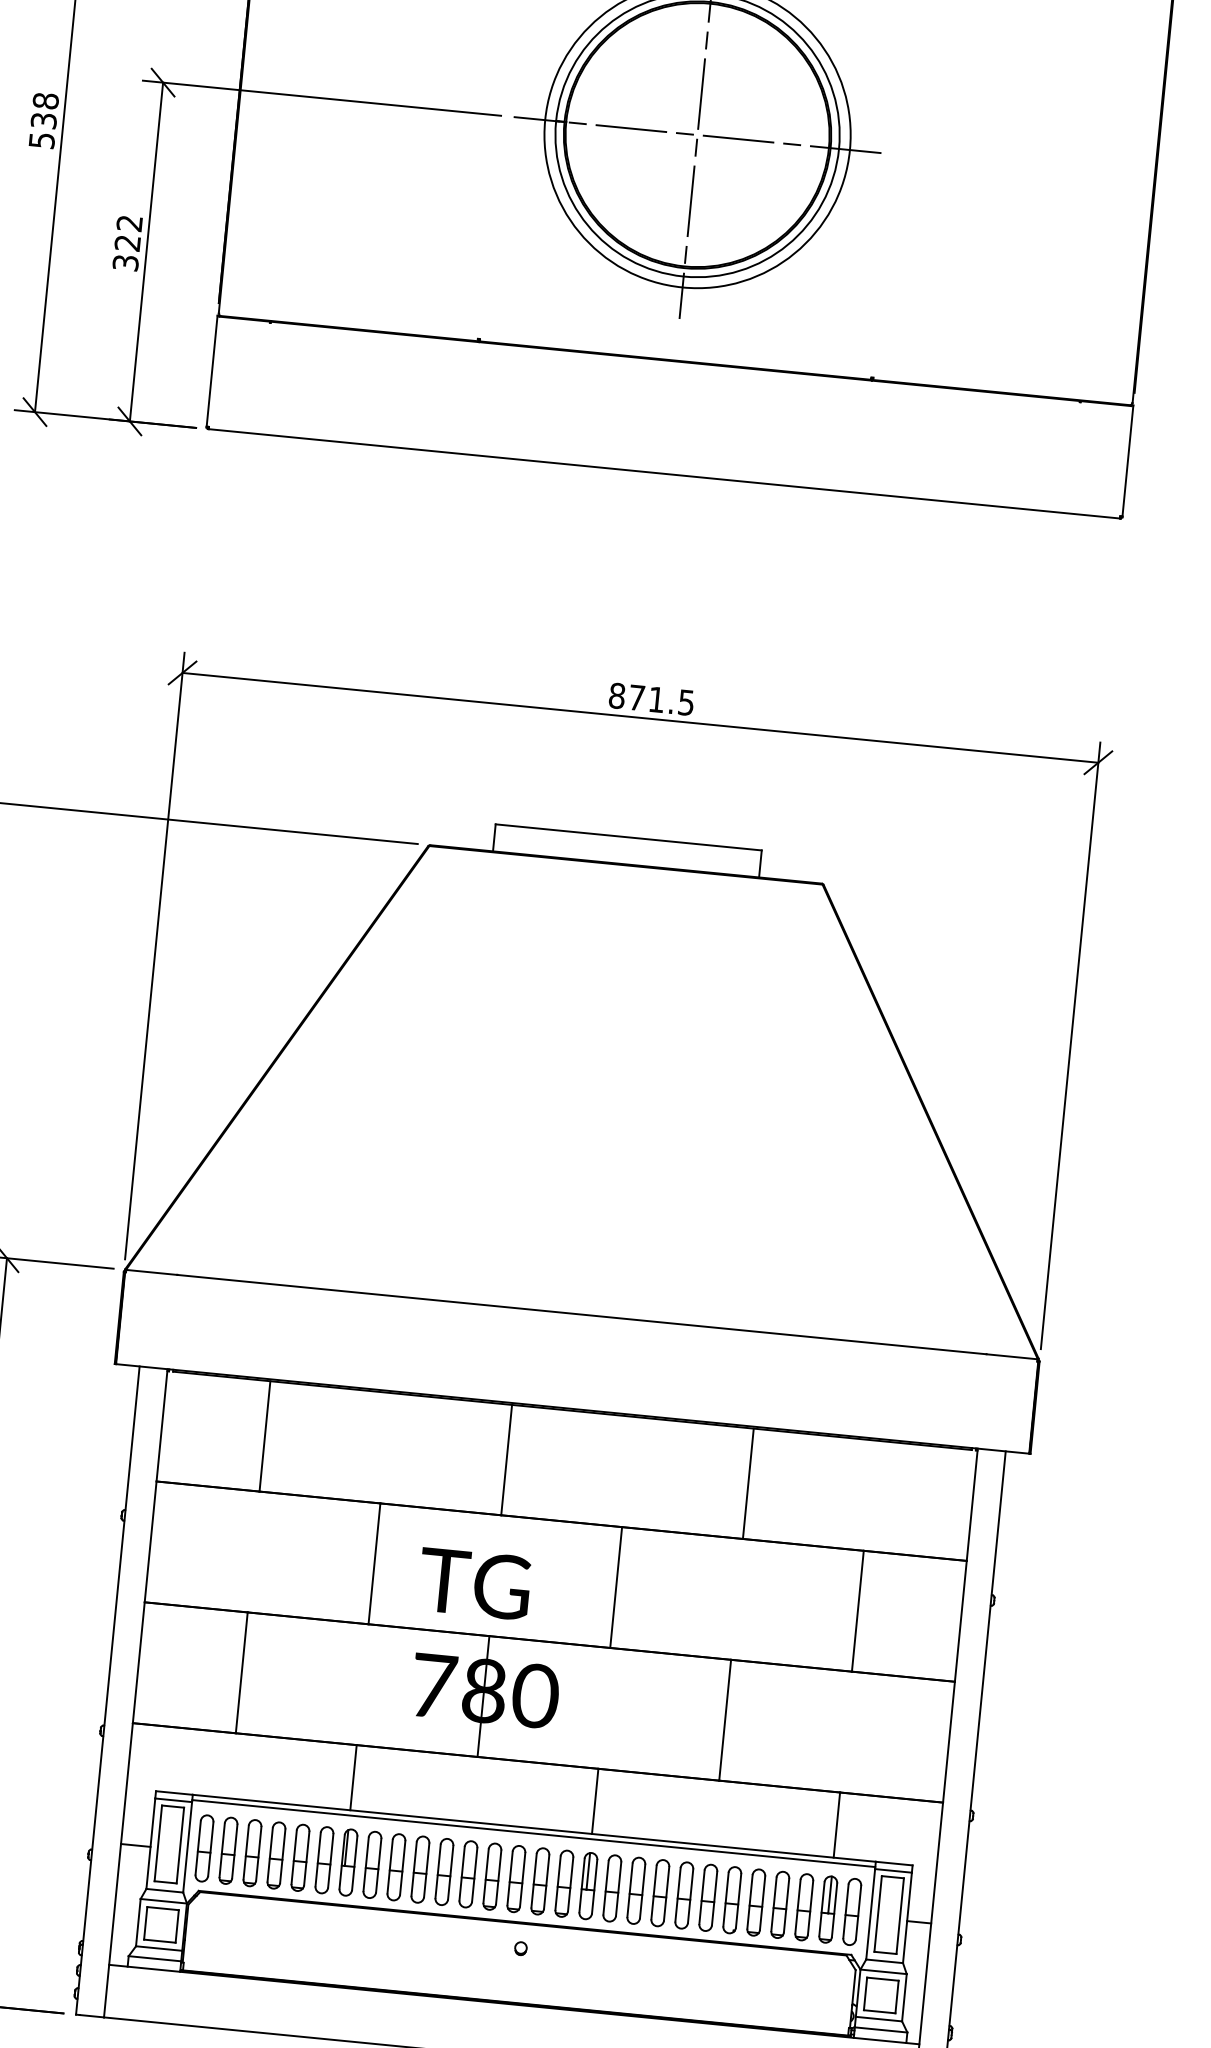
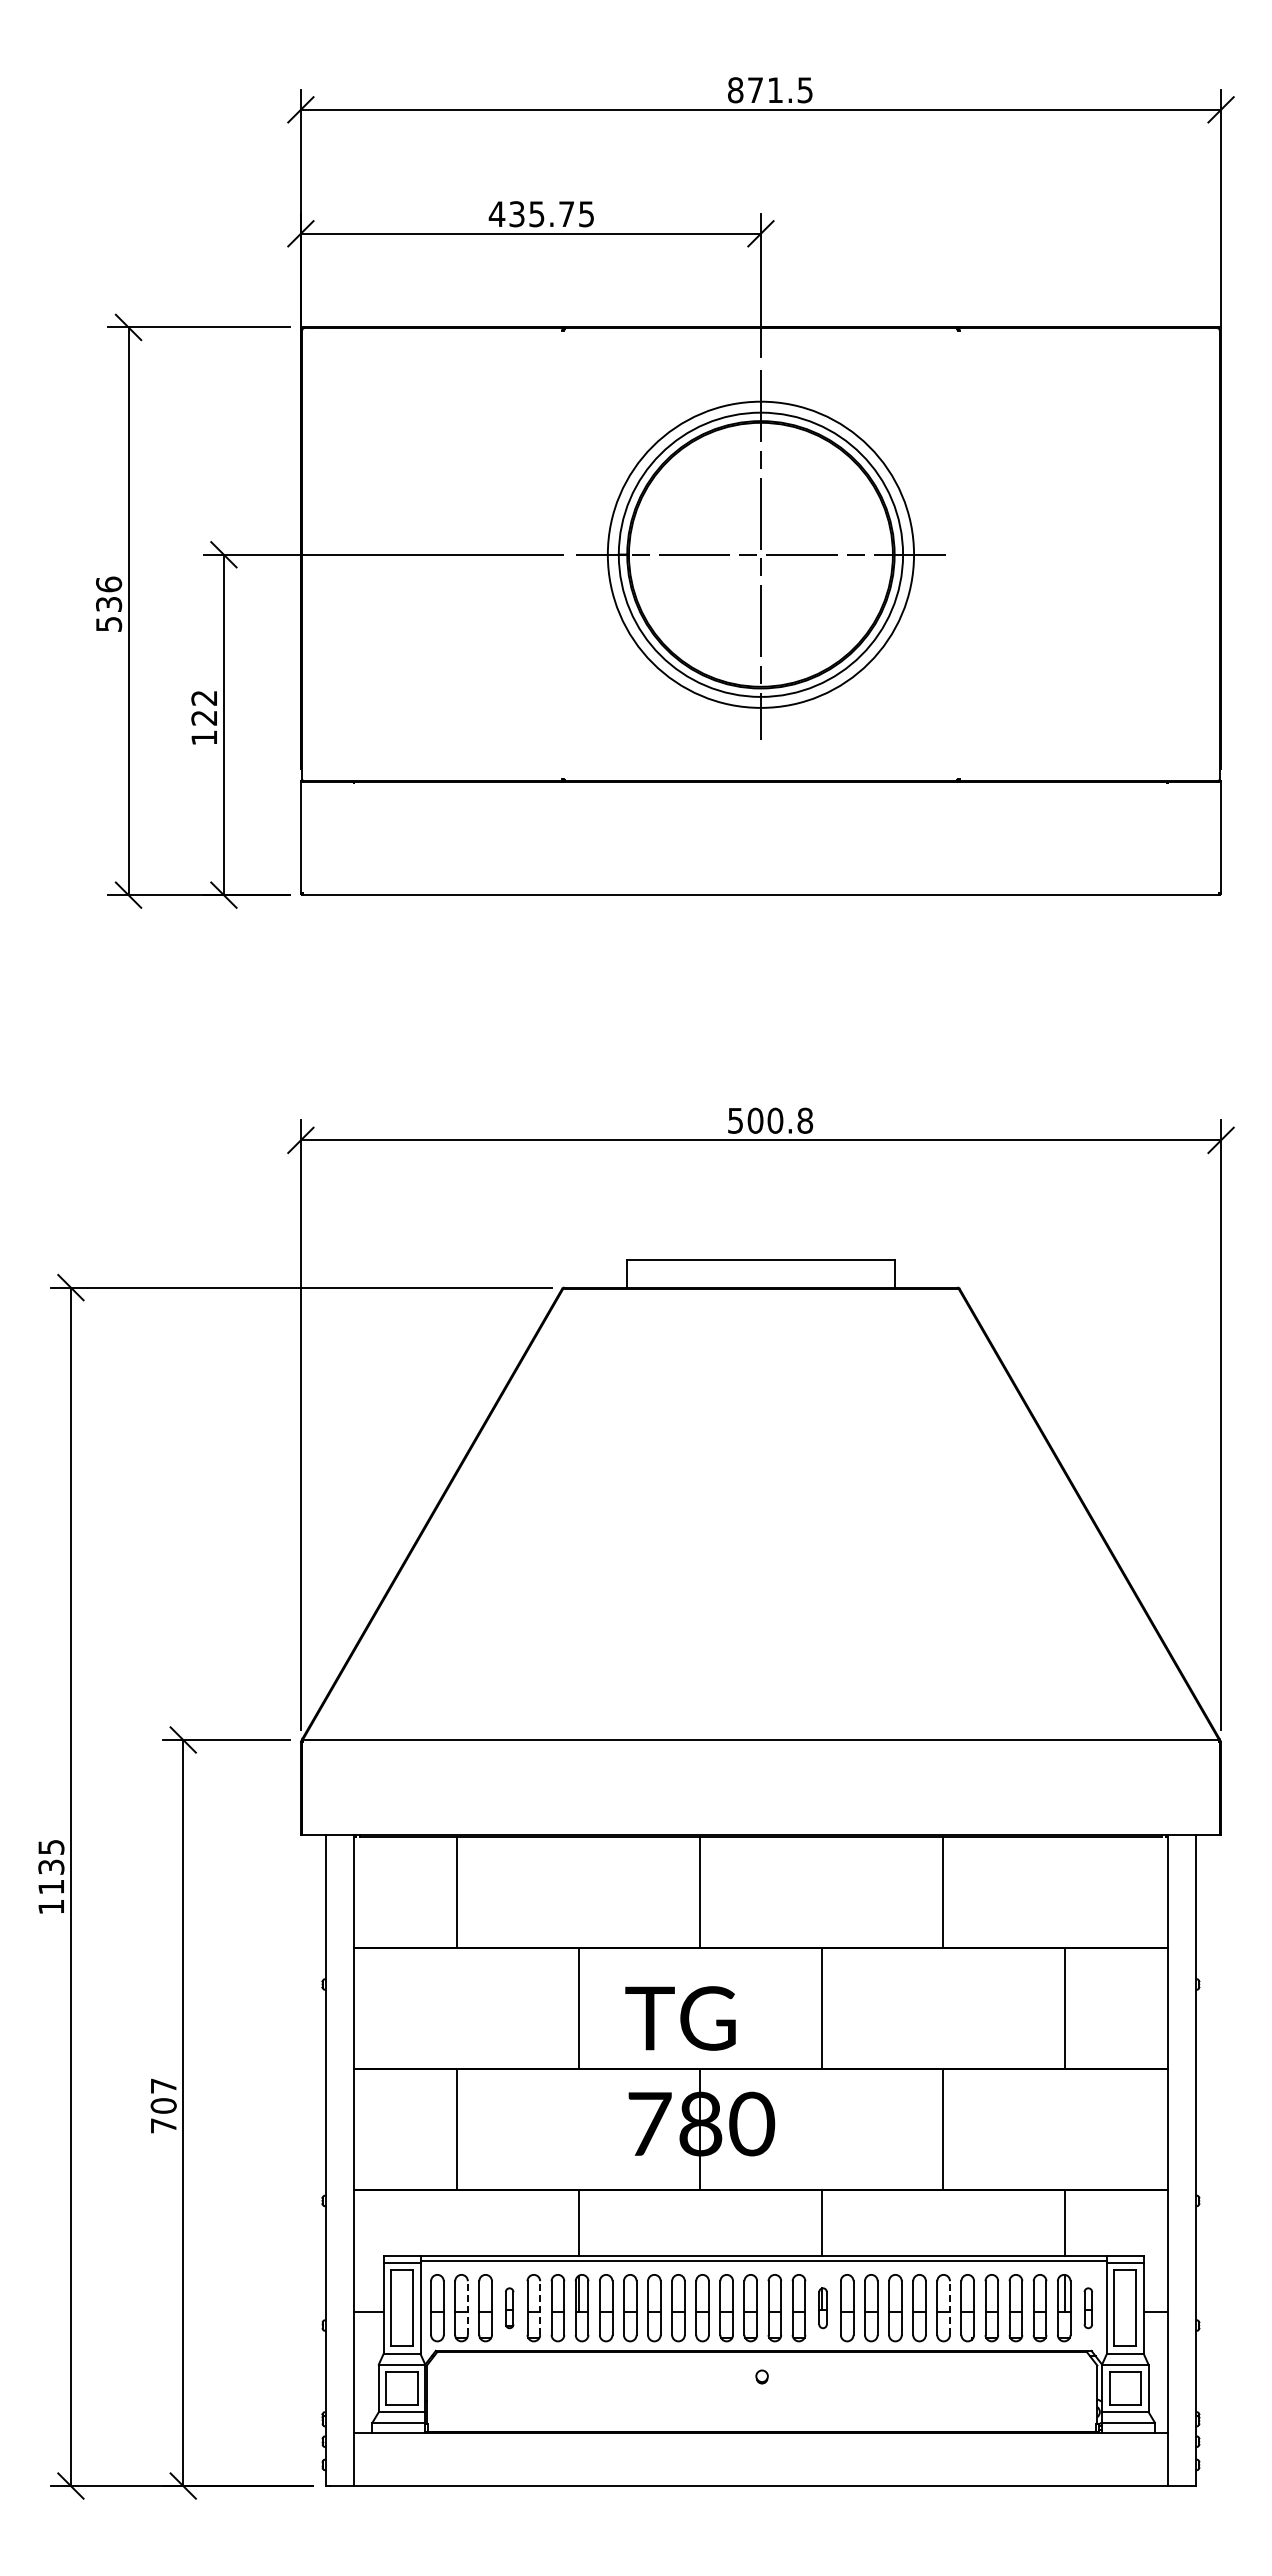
text: (45, 100) -> (108, 584), 538 -> 536
text: (125, 262) -> (204, 737), 322 -> 122
text: (651, 699) -> (770, 1120), 871.5 -> 500.8
line: (234, 1851) -> (467, 2308), solid -> dashed
part: (276, 1855) -> (509, 2308), size x0.6
line: (307, 1858) -> (540, 2308), solid -> dashed
part: (587, 1886) -> (822, 2308), size x0.6
line: (714, 1898) -> (949, 2308), solid -> dashed
part: (852, 1912) -> (1088, 2308), size x0.6

